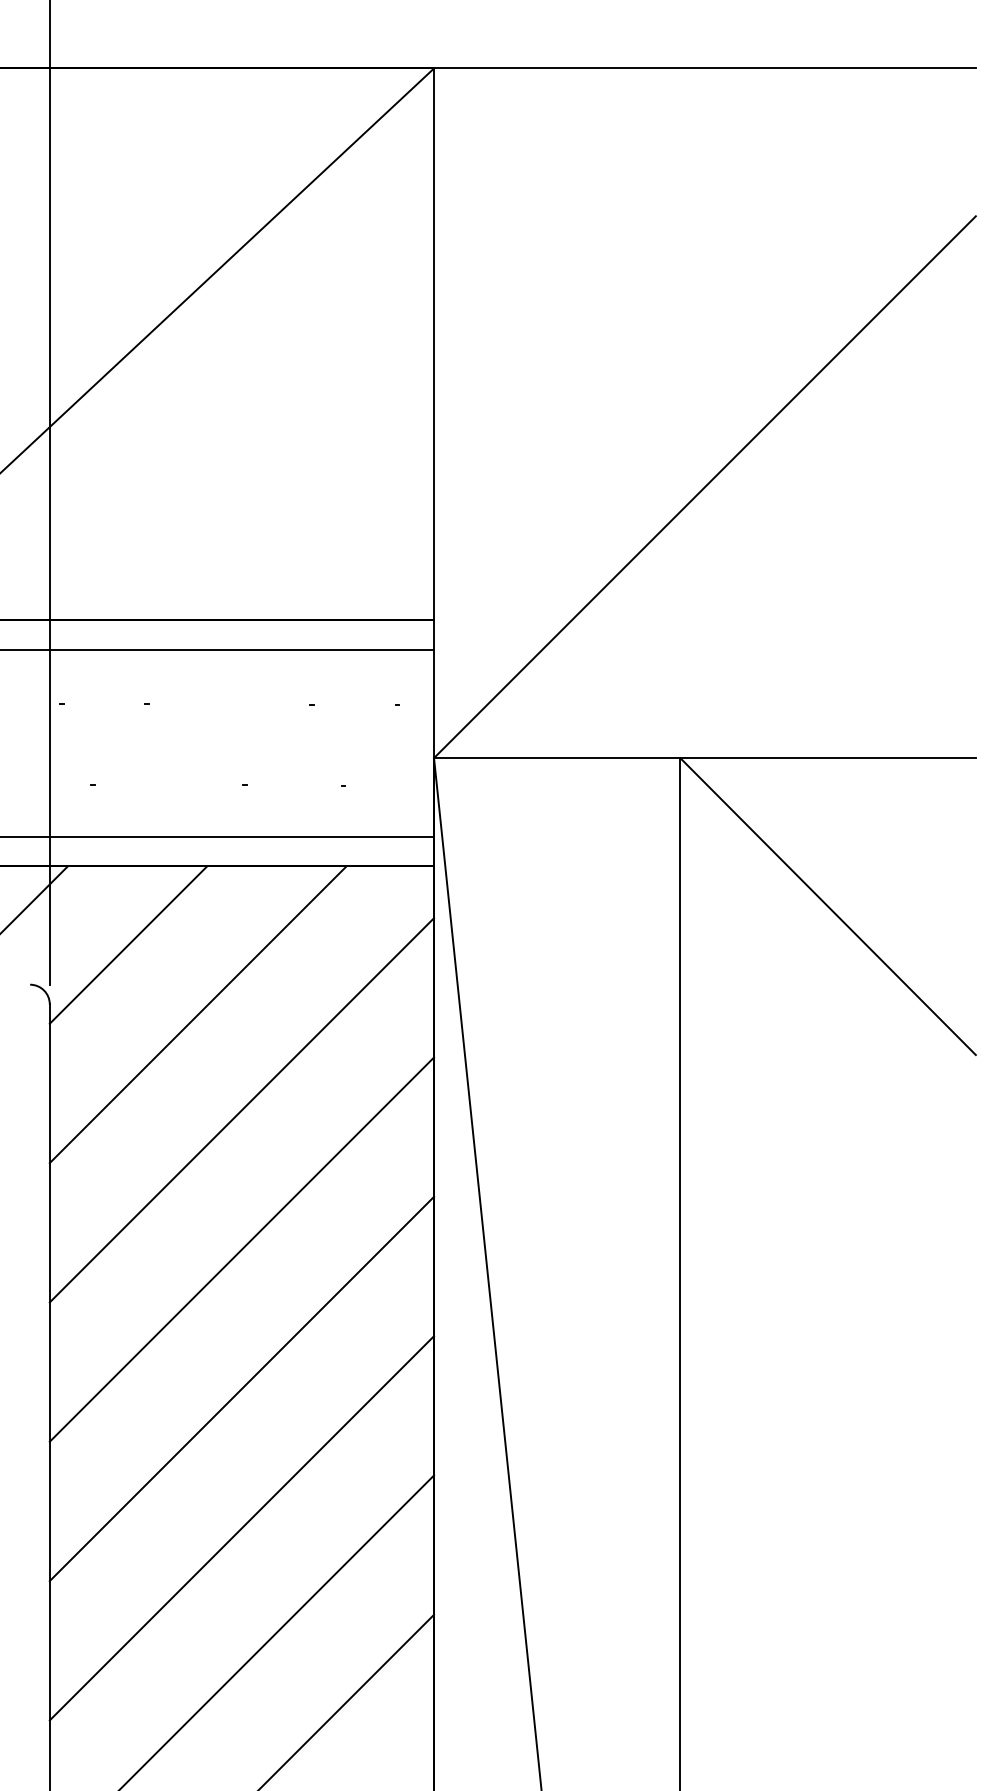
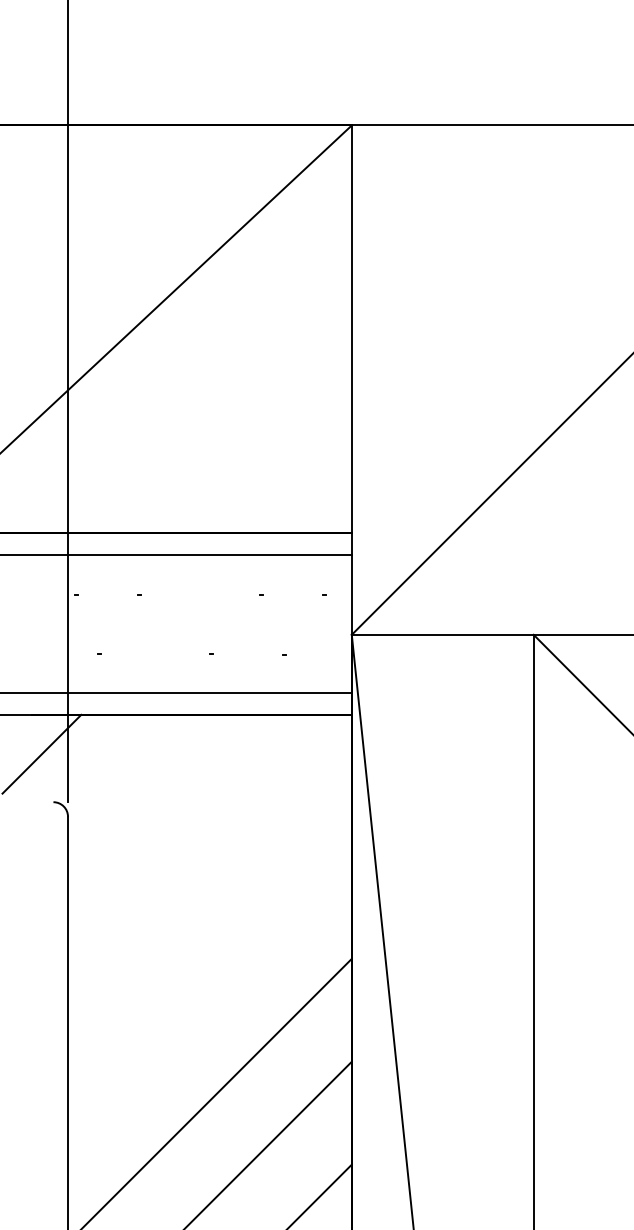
line: (128, 944) -> (126, 772), removed
line: (197, 1014) -> (177, 824), removed
line: (241, 1110) -> (209, 895), removed
line: (241, 1249) -> (209, 997), removed

